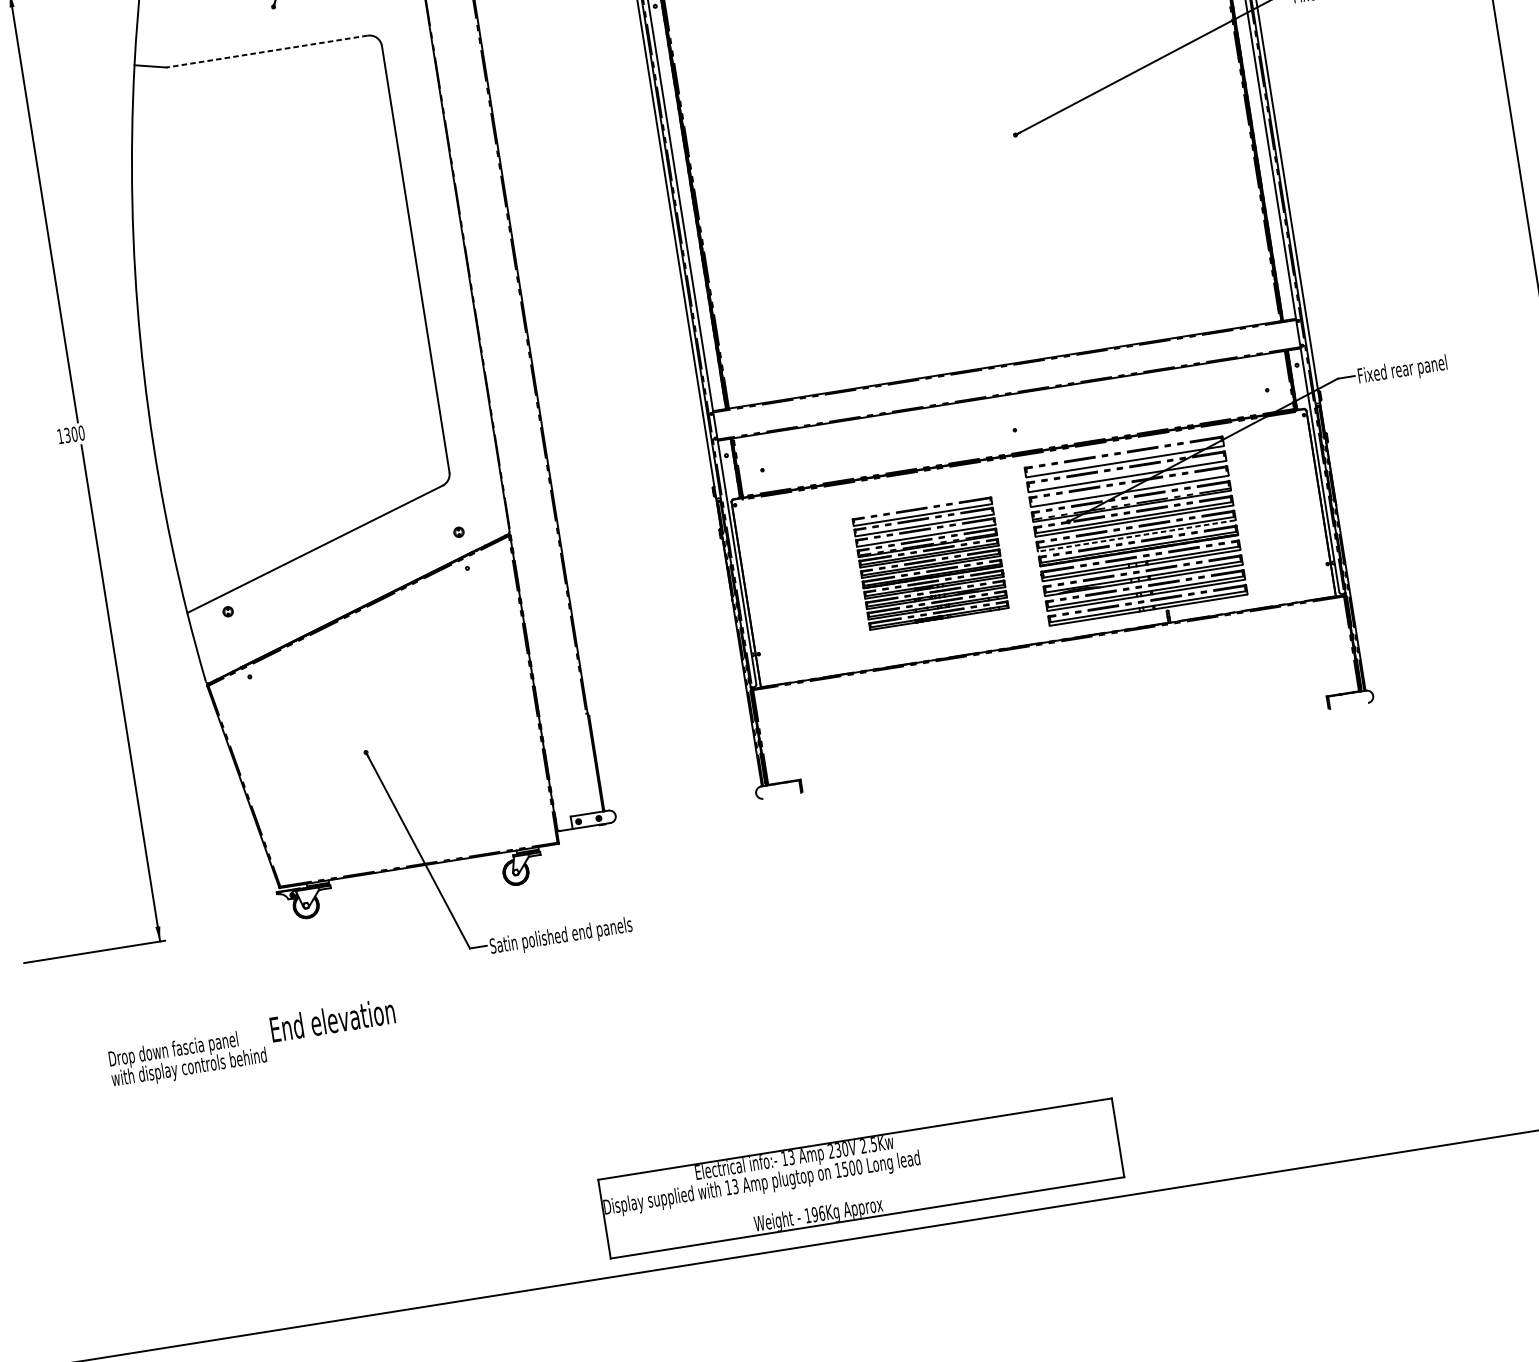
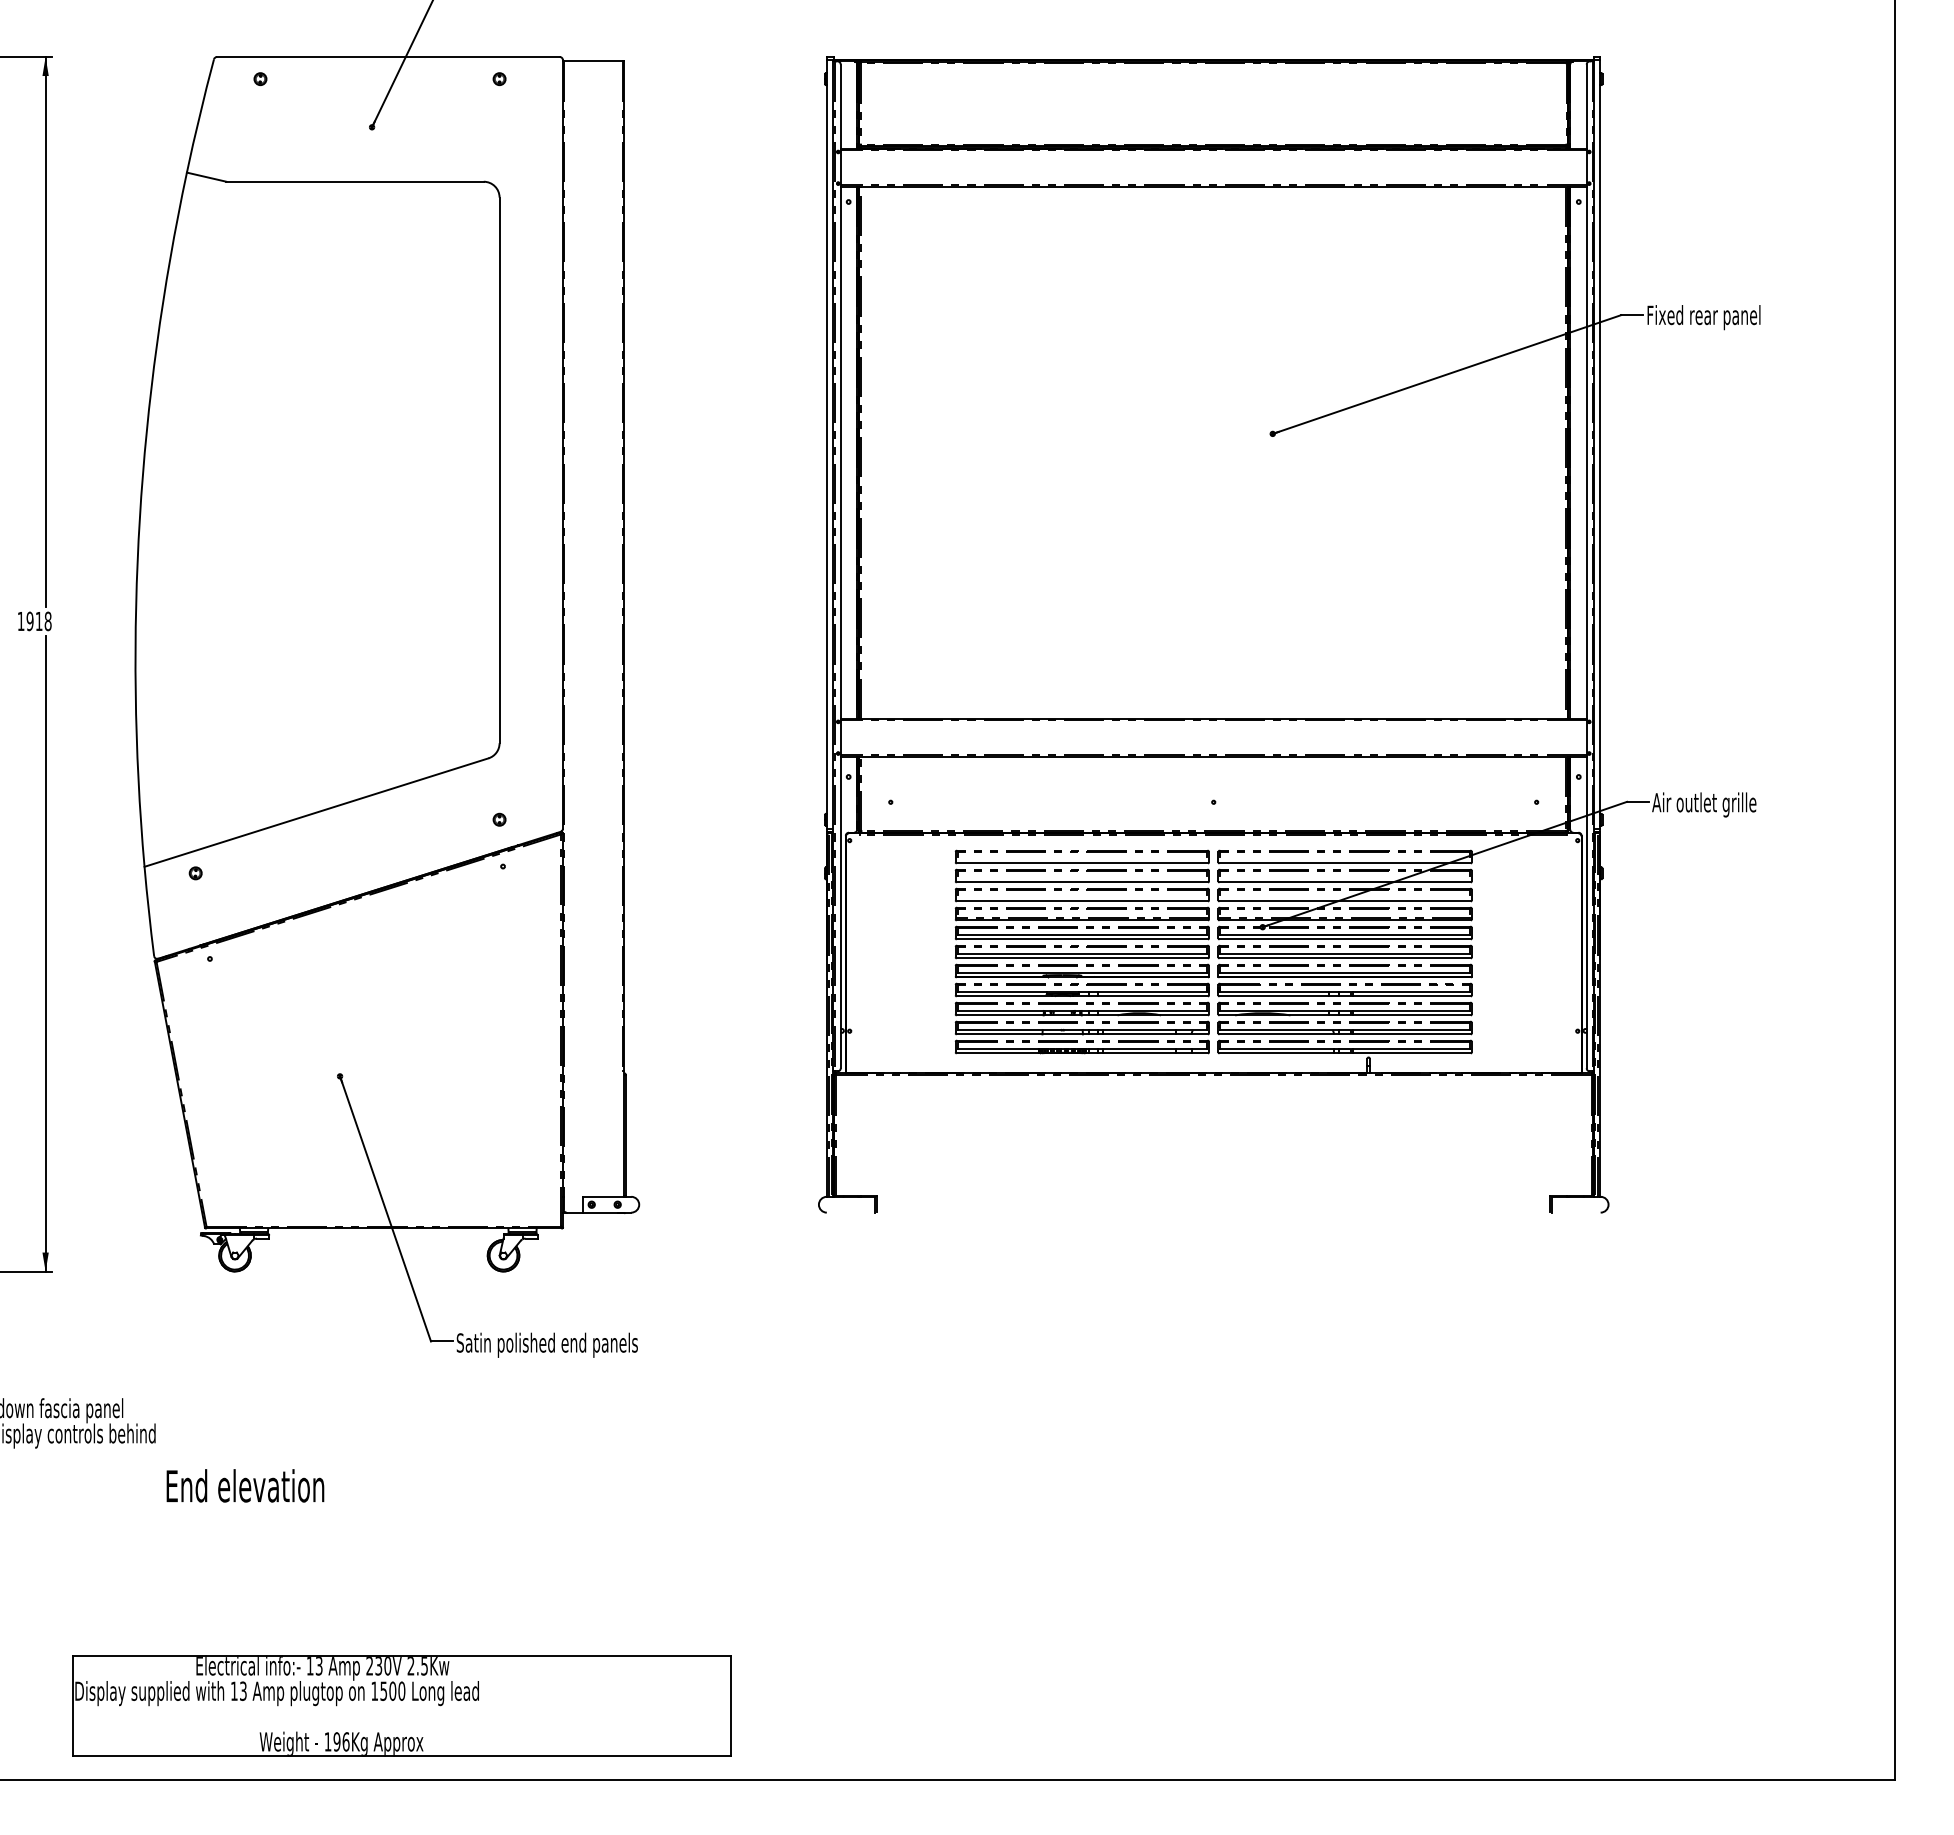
line: (267, 51) -> (355, 181), dashed -> solid
text: (1402, 370) -> (1709, 804), Fixed rear panel -> Air outlet grille
text: (74, 434) -> (38, 621), 1300 -> 1918
line: (1137, 536) -> (1345, 958), dashed -> solid
part: (930, 563) -> (1081, 951), size x1.43
text: (332, 1019) -> (245, 1485), moved
part: (860, 1178) -> (401, 1705), moved

